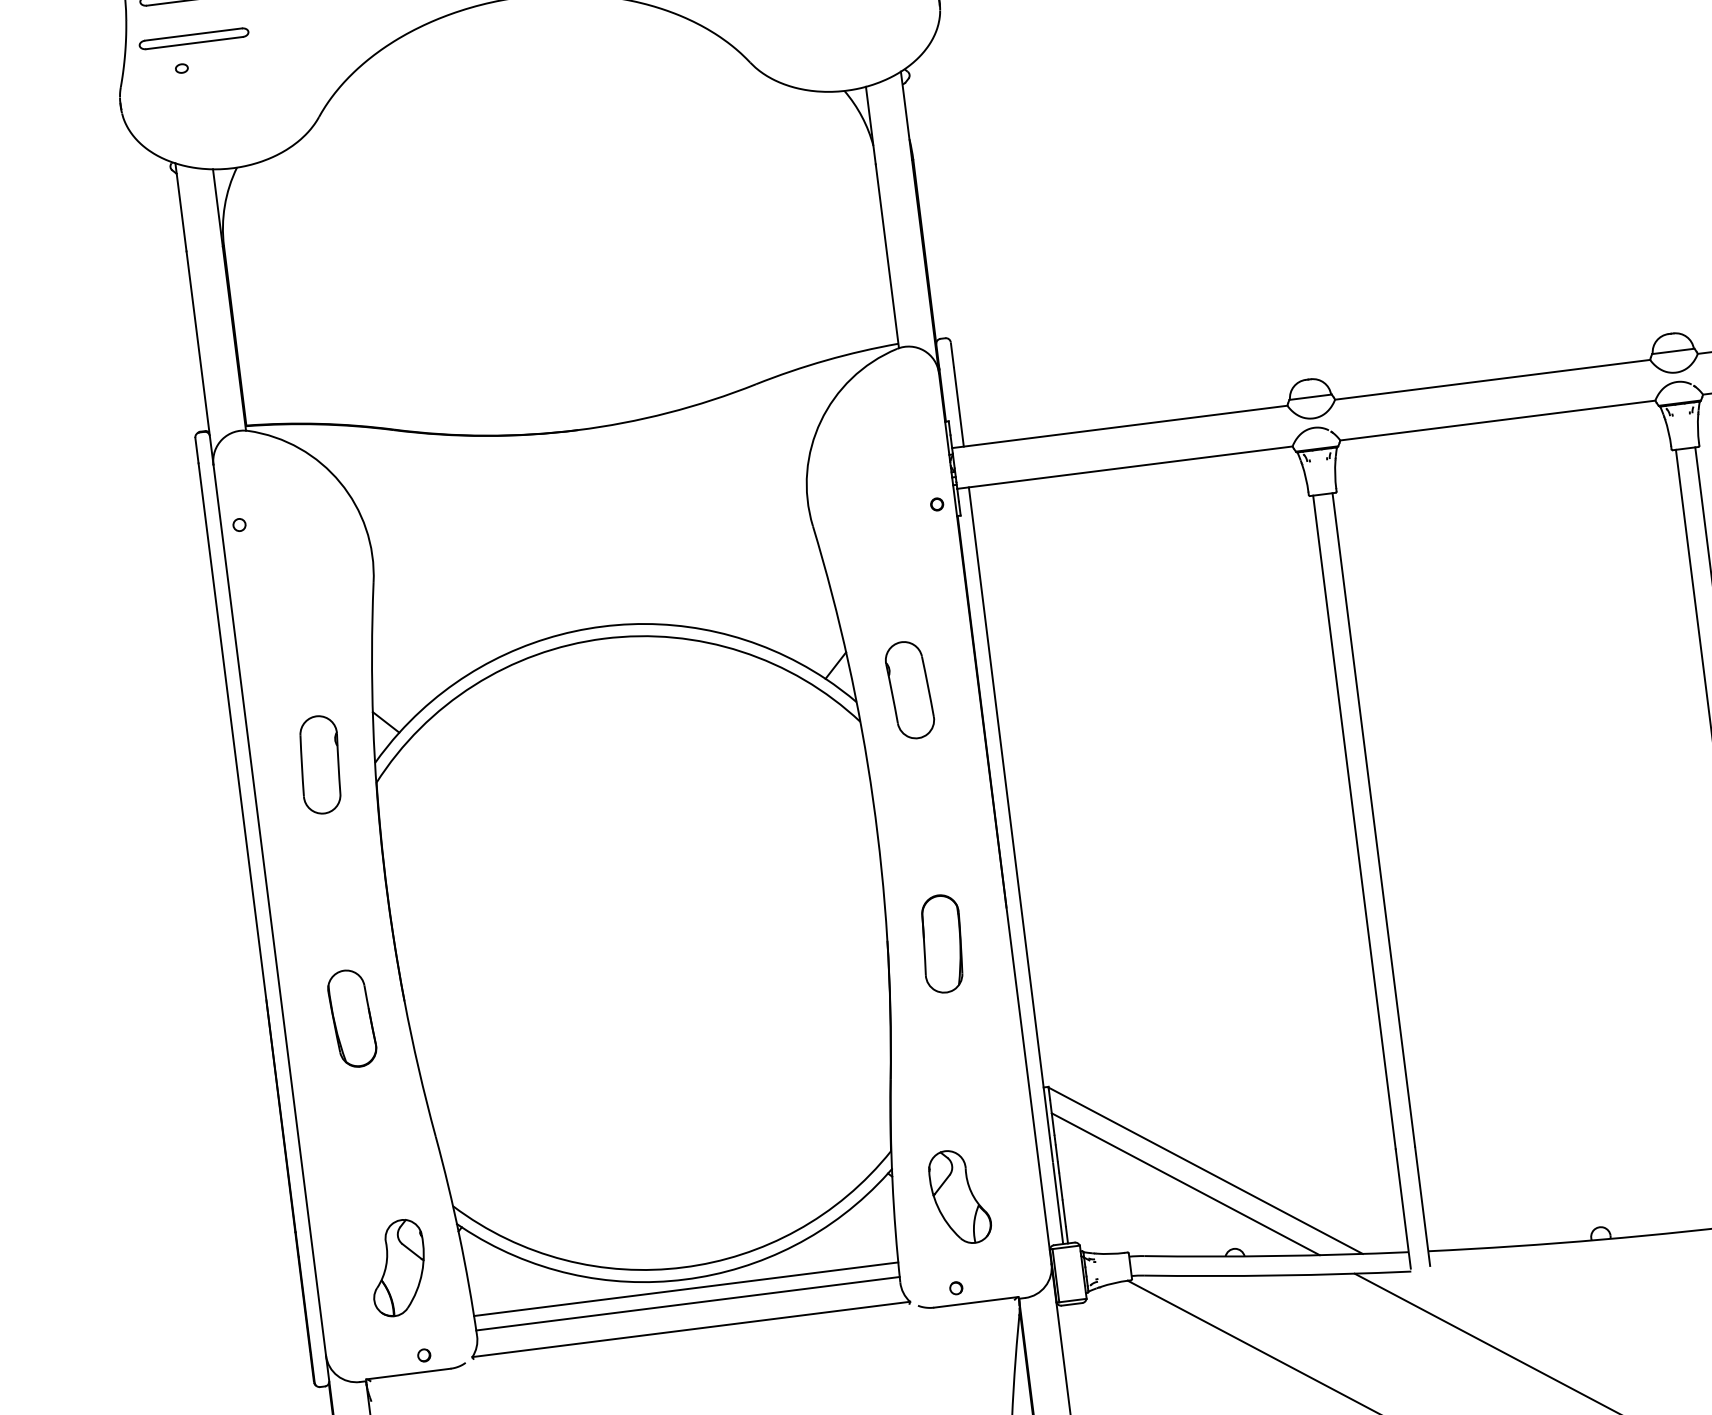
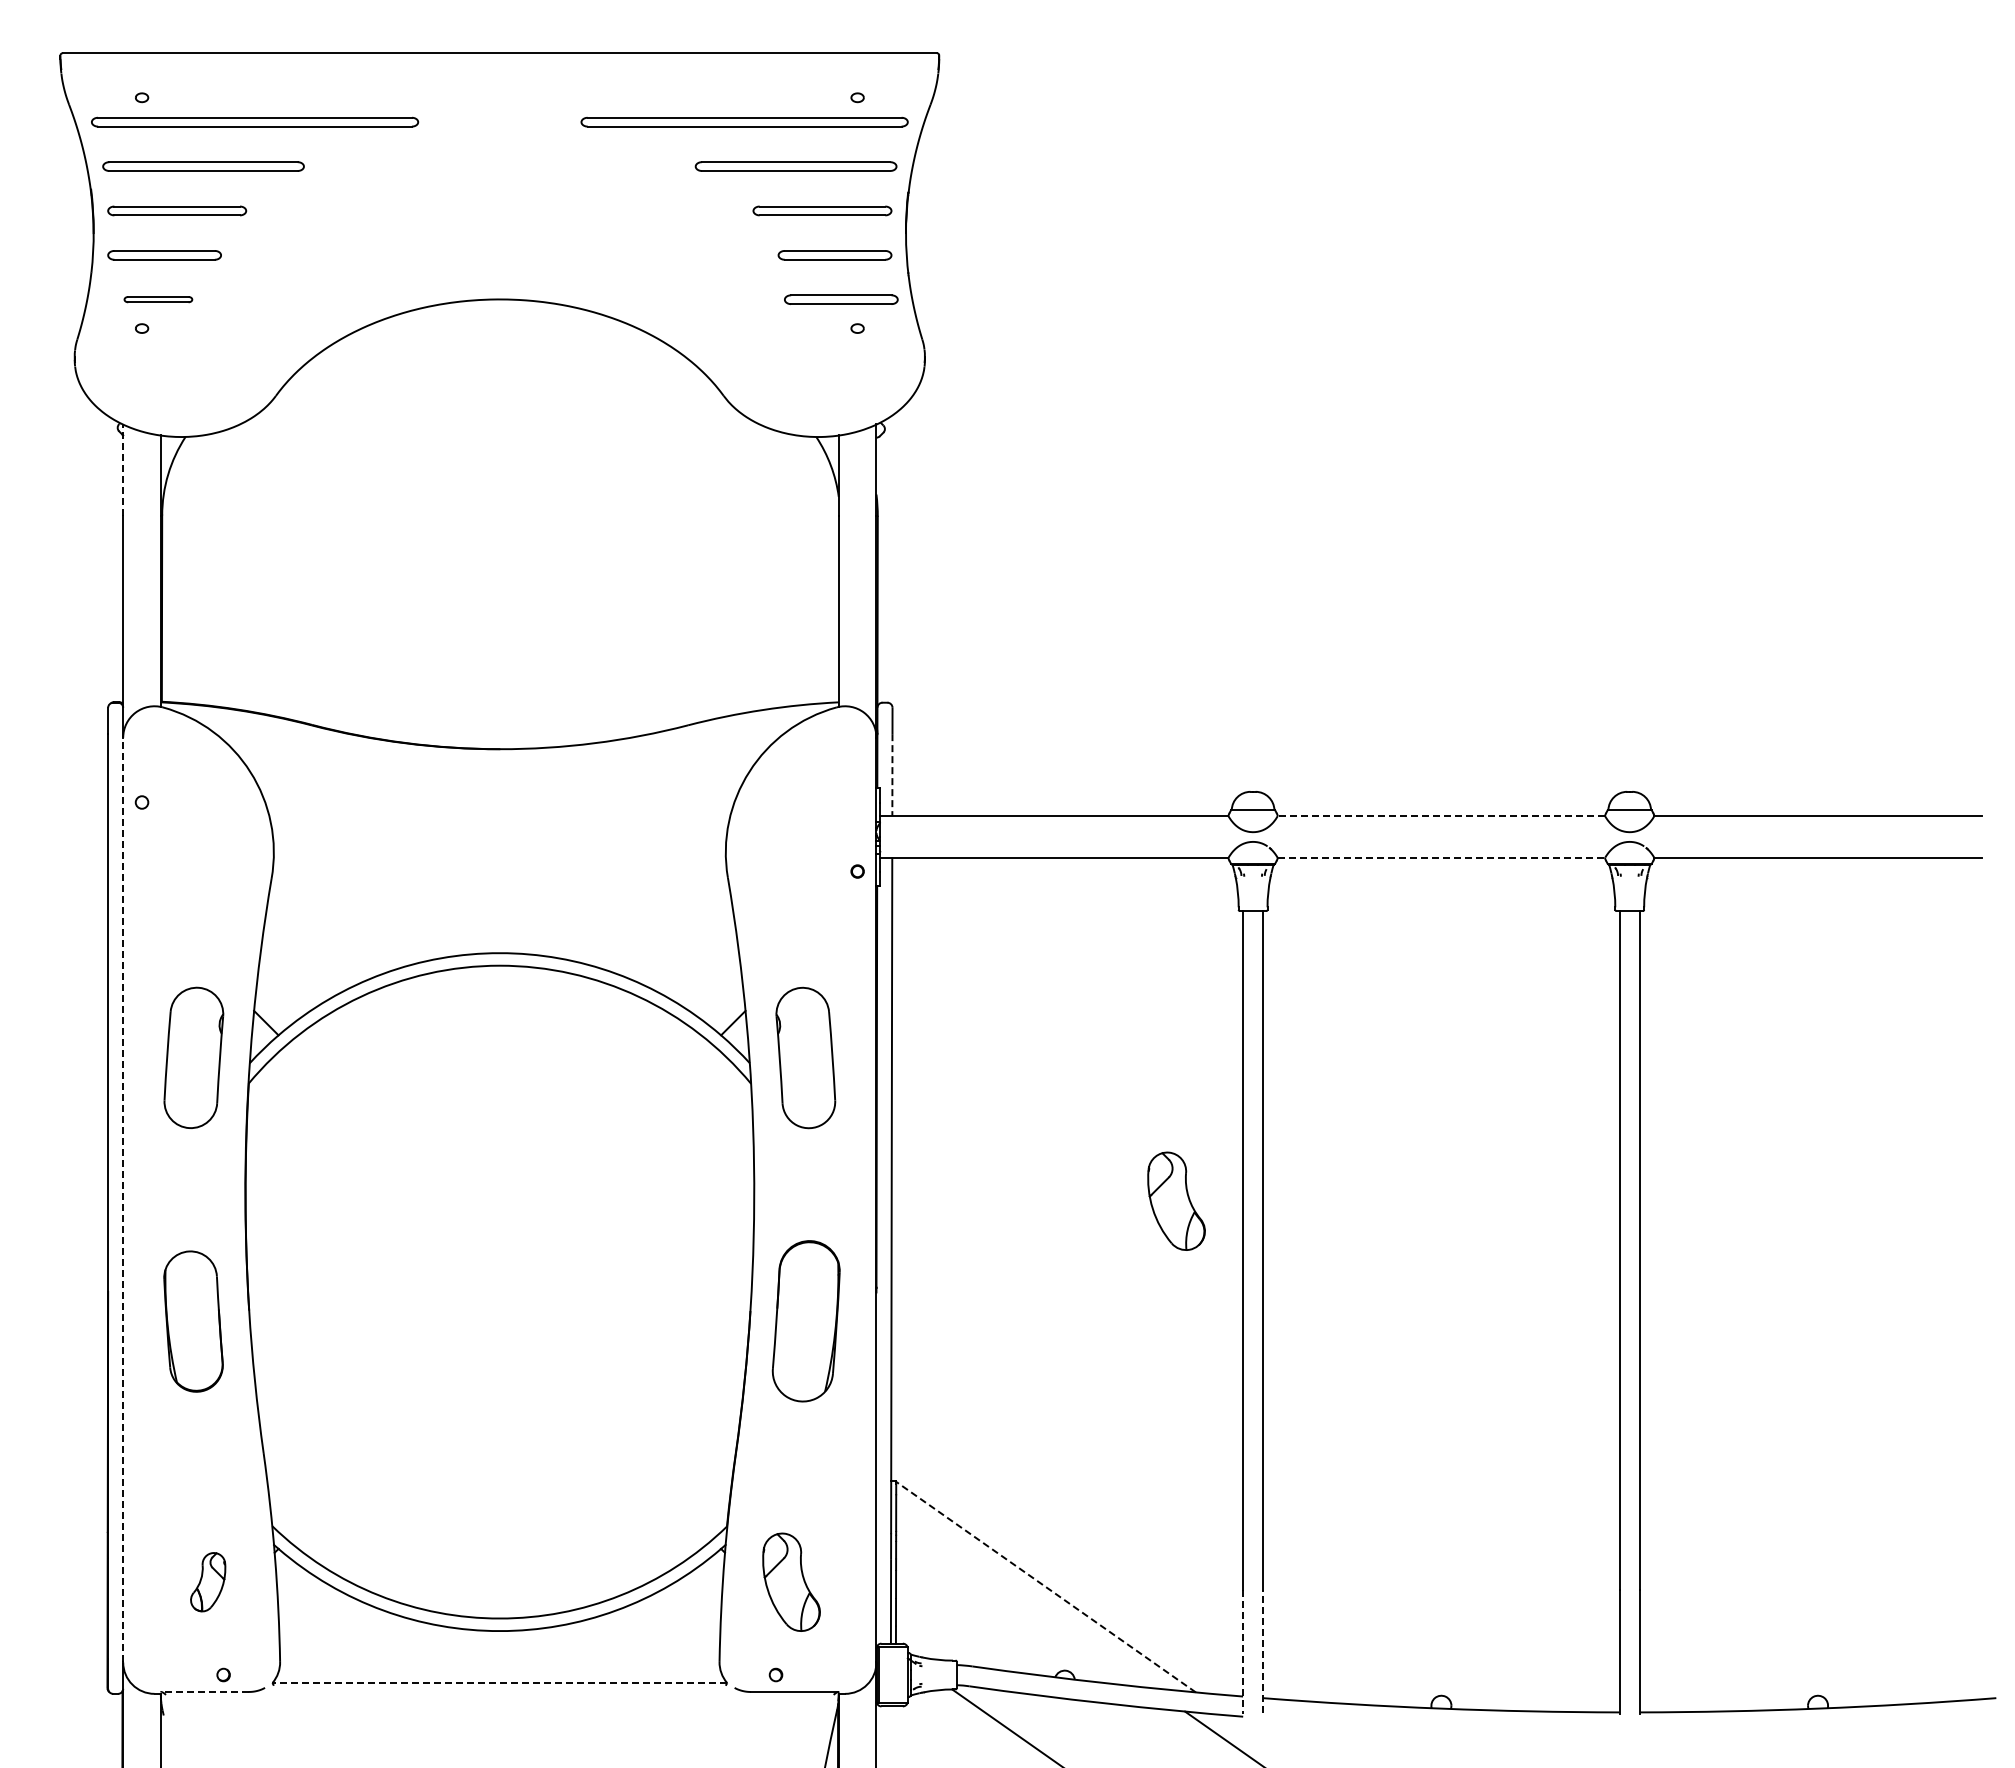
part: (194, 38) -> (158, 299), size x0.6
line: (181, 207) -> (123, 470), solid -> dashed
line: (1492, 379) -> (1441, 815), solid -> dashed
line: (959, 407) -> (892, 775), solid -> dashed
line: (1497, 420) -> (1441, 858), solid -> dashed
part: (909, 689) -> (805, 1057), size x1.4
part: (320, 765) -> (193, 1058), size x1.4
part: (1284, 782) -> (1176, 1200), added
line: (269, 909) -> (123, 1199), solid -> dashed
part: (941, 944) -> (805, 1321), size x1.6
part: (352, 1018) -> (193, 1321), size x1.4
line: (1205, 1170) -> (1045, 1586), solid -> dashed
line: (1185, 1184) -> (1023, 1598), removed
line: (1422, 1206) -> (1263, 1651), solid -> dashed
line: (1403, 1208) -> (1243, 1651), solid -> dashed
part: (397, 1267) -> (207, 1581), size x0.6
line: (685, 1289) -> (499, 1641), removed
line: (687, 1304) -> (499, 1656), removed
line: (690, 1329) -> (499, 1682), solid -> dashed
line: (408, 1373) -> (205, 1691), solid -> dashed

